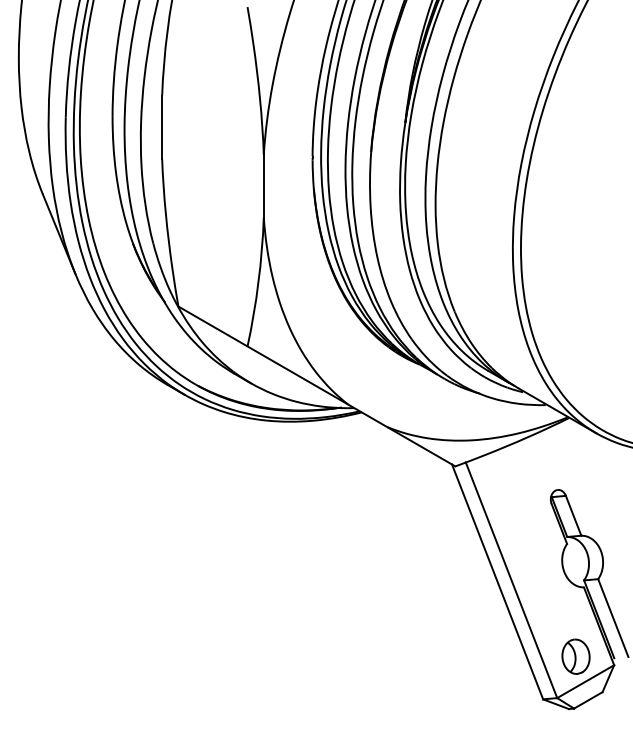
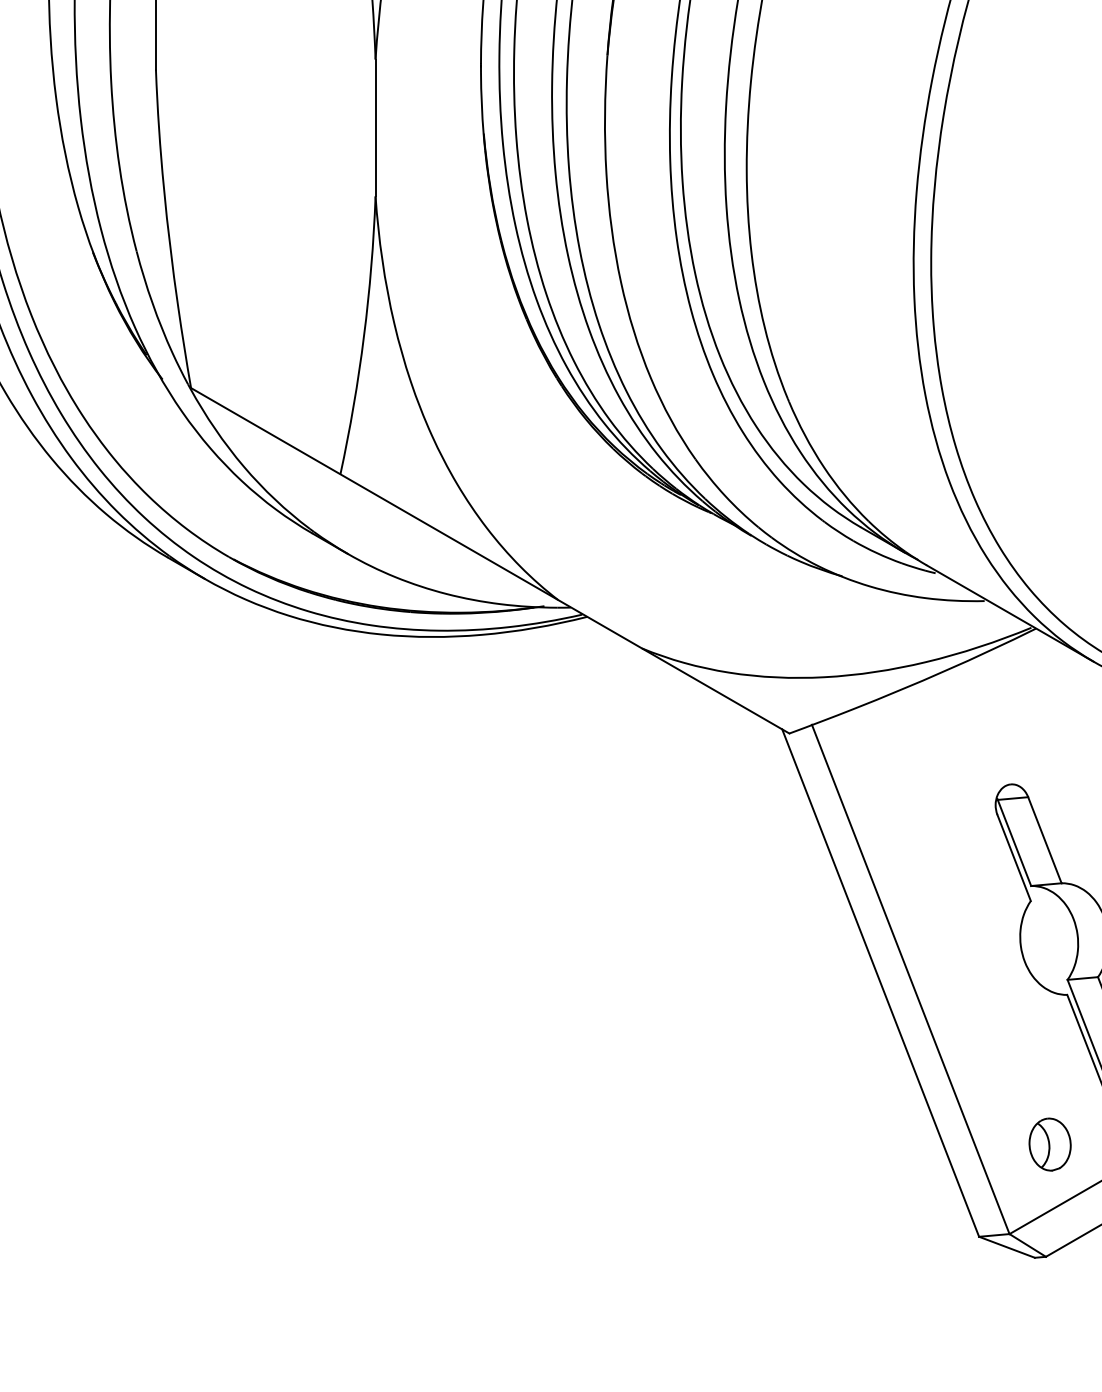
part: (575, 656) -> (1048, 1144), size x0.7

